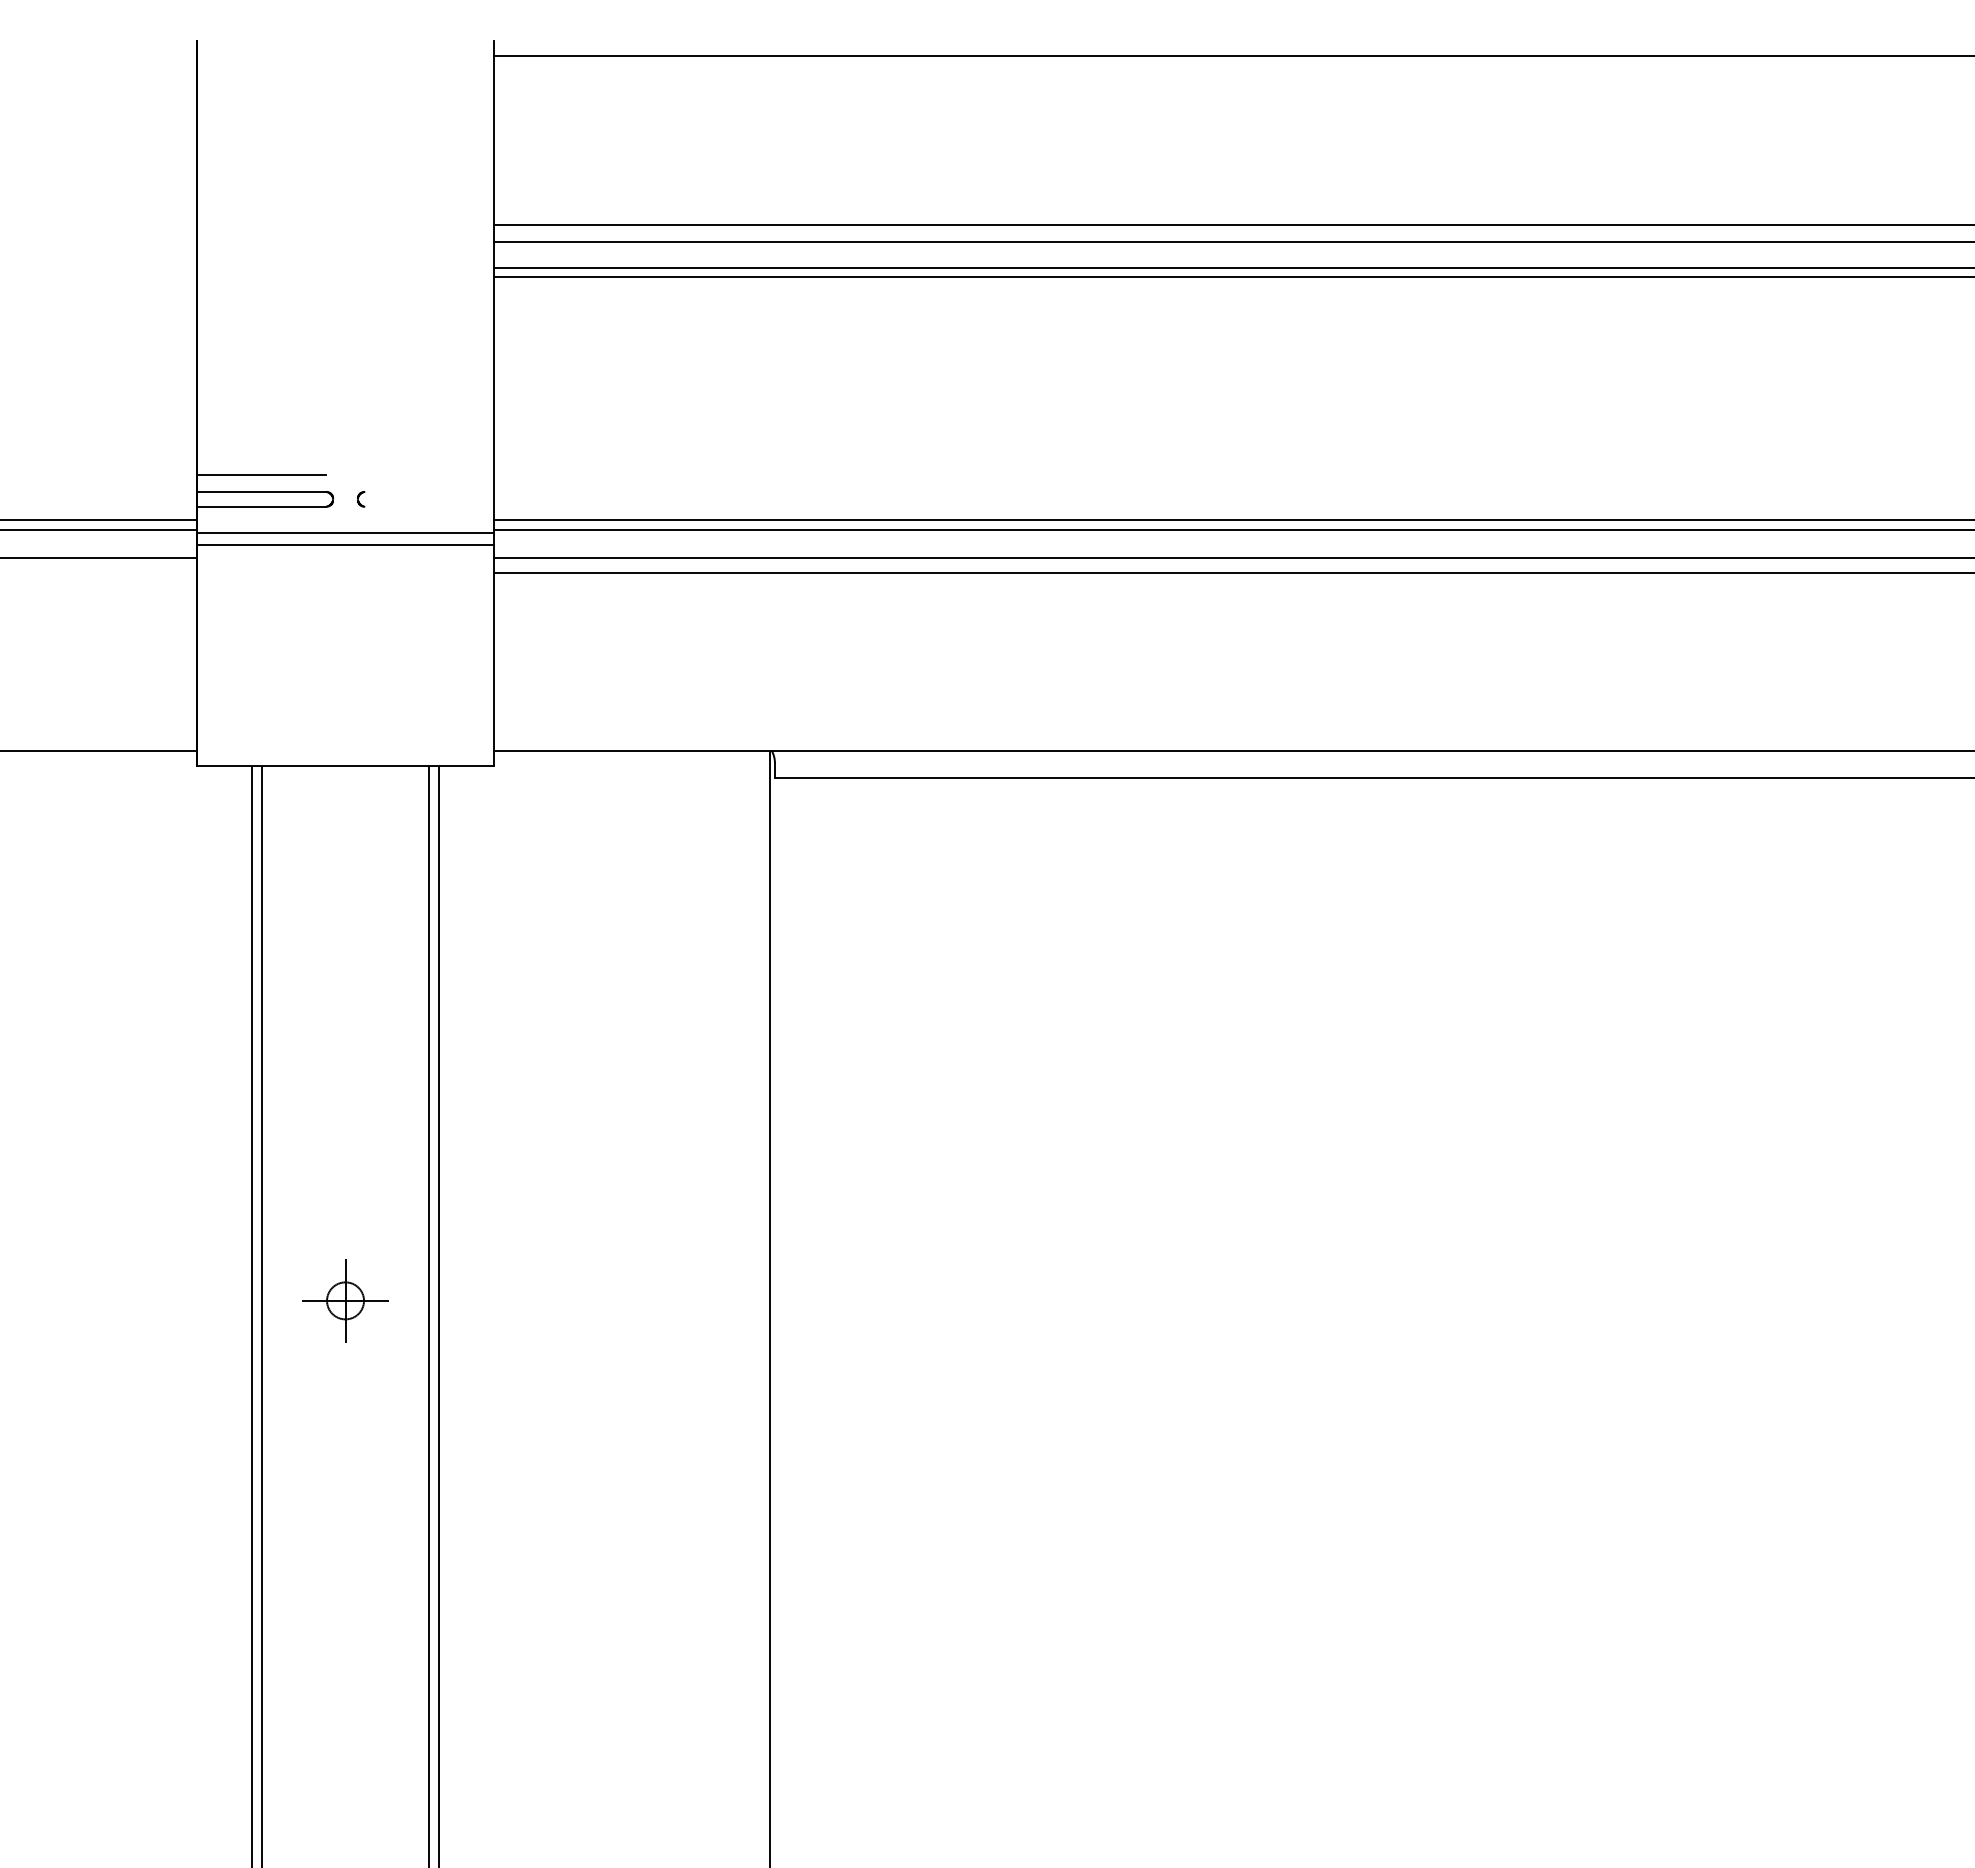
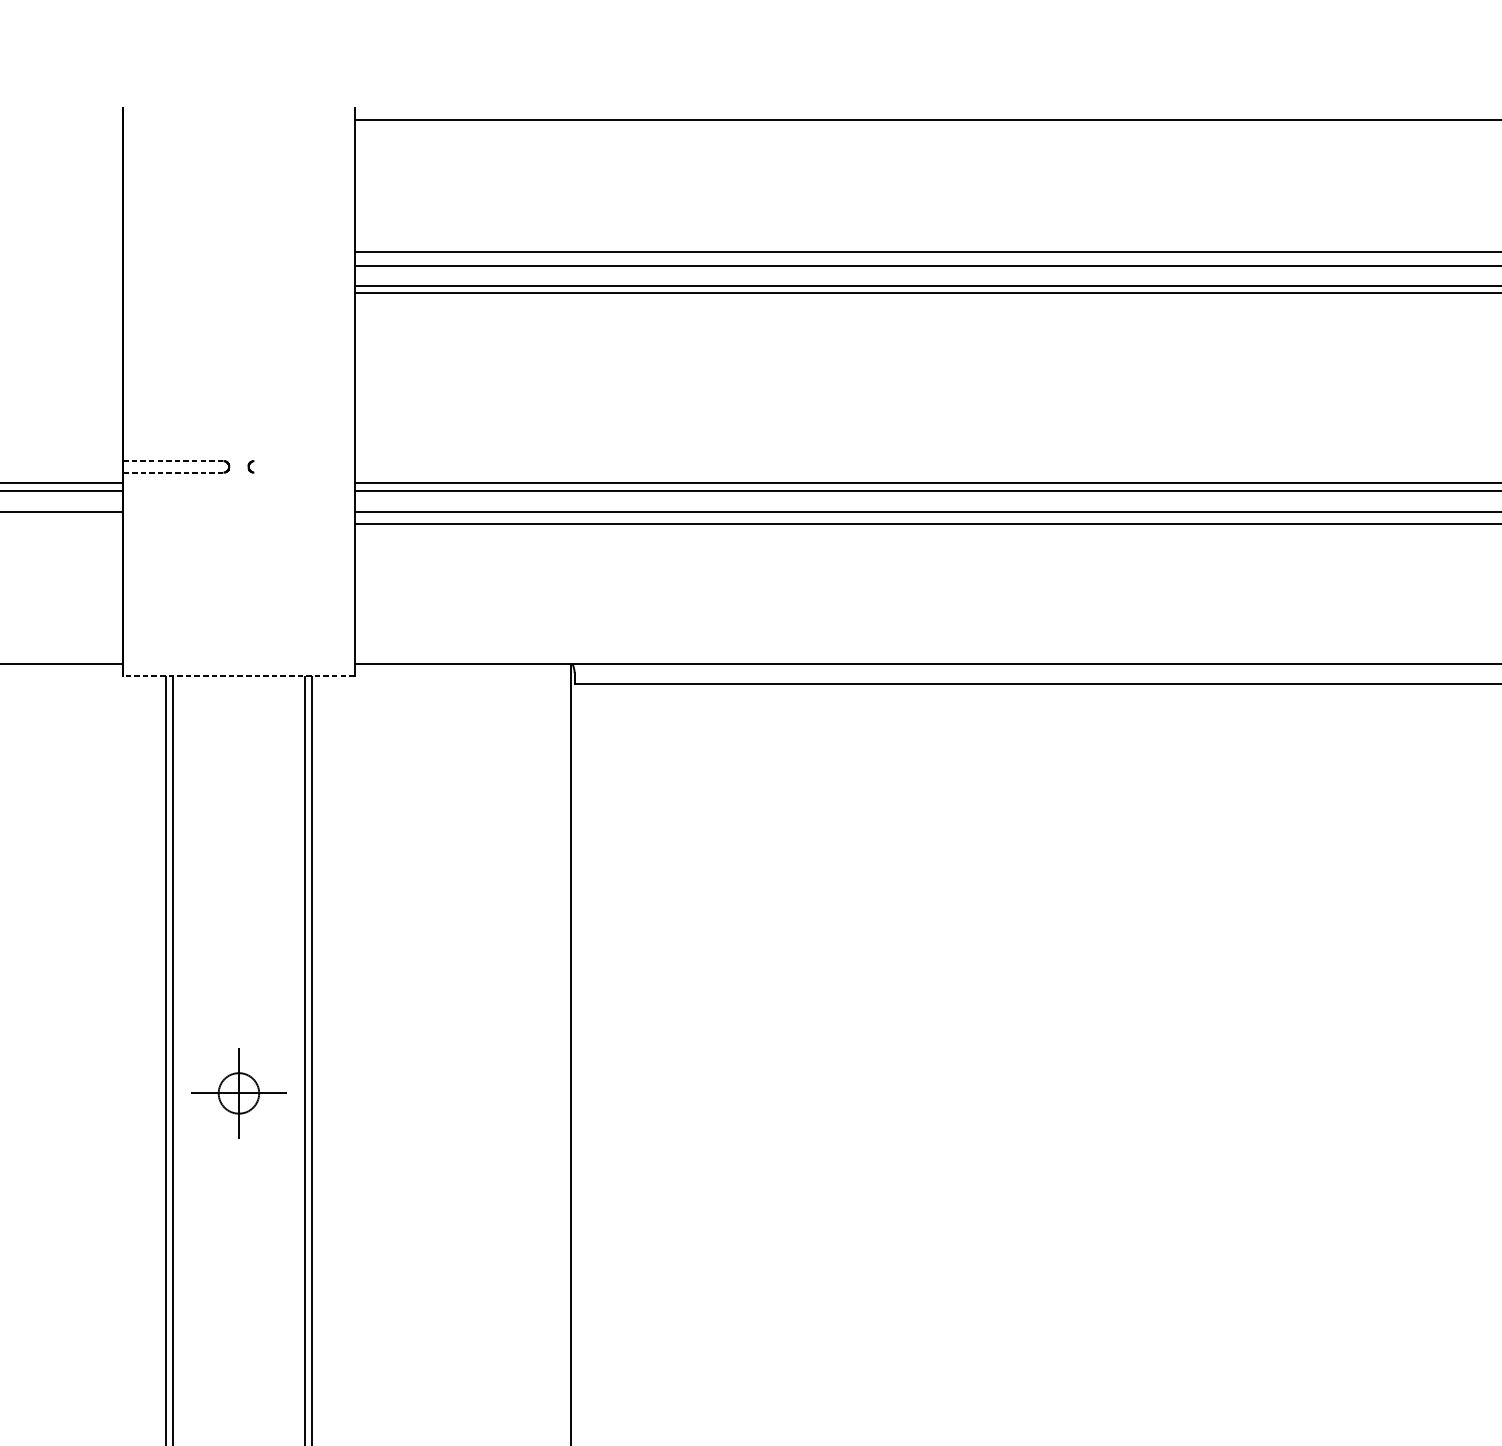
line: (261, 474) -> (173, 447), removed
line: (262, 491) -> (174, 460), solid -> dashed
line: (261, 506) -> (173, 472), solid -> dashed
line: (345, 532) -> (238, 492), removed
line: (345, 545) -> (238, 502), removed
line: (345, 766) -> (238, 675), solid -> dashed
part: (345, 1300) -> (238, 1093), size x1.4

